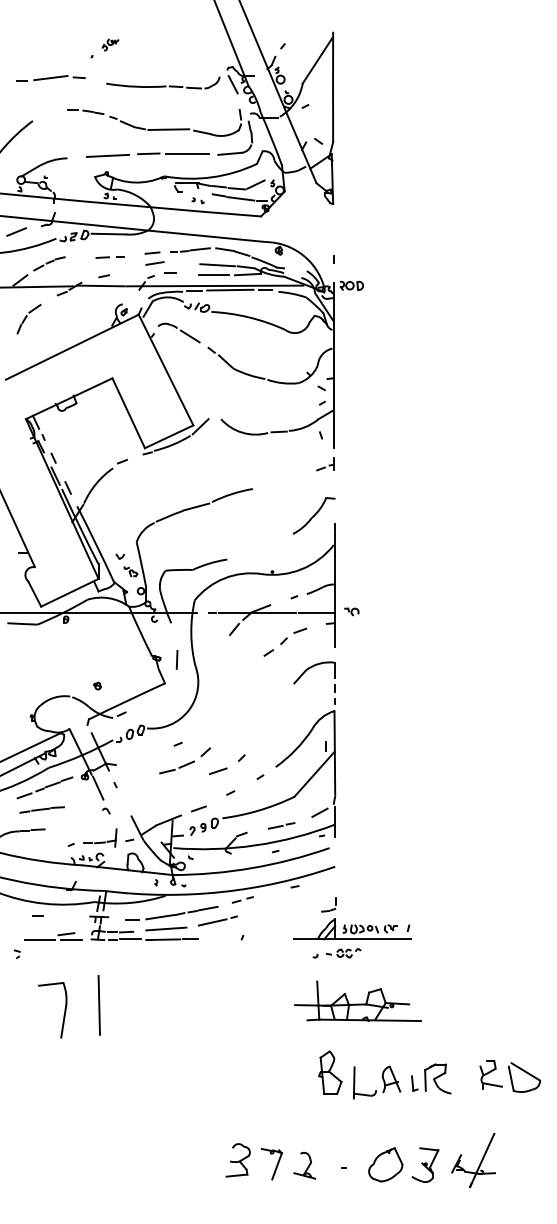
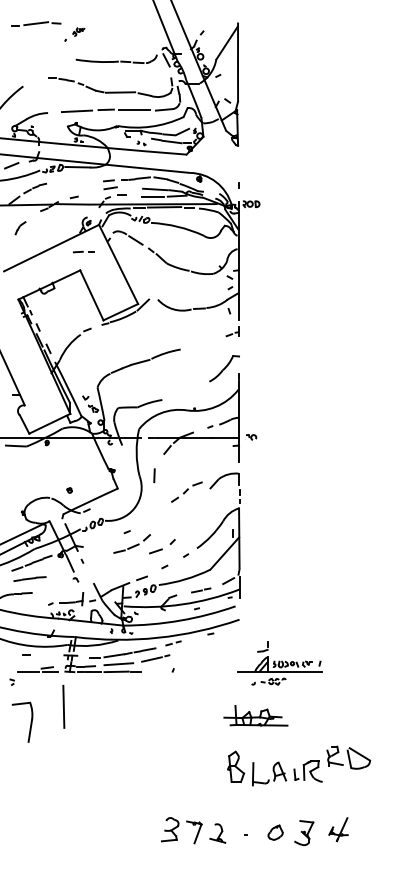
part: (51, 77) -> (36, 23), moved
part: (110, 256) -> (83, 251), moved
part: (28, 319) -> (20, 228), size x0.6
part: (284, 641) -> (186, 491), moved
line: (177, 659) -> (154, 475), moved
part: (351, 928) -> (279, 663), moved
part: (357, 1000) -> (255, 715), size x0.7
line: (98, 1004) -> (63, 706), moved
part: (63, 1009) -> (30, 721), moved
part: (509, 1076) -> (348, 757), moved
part: (473, 1160) -> (338, 829), size x0.6
part: (385, 1164) -> (275, 832), size x0.6

